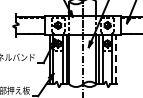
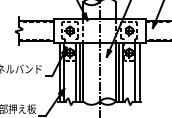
line: (116, 59) -> (140, 71), dashed -> solid

